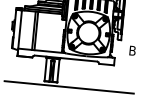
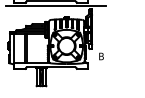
line: (68, 87) -> (55, 89), removed

